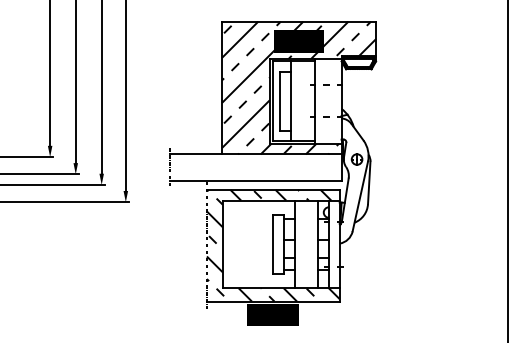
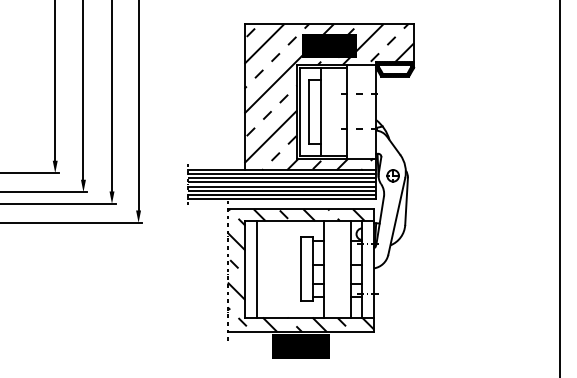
hatch: (255, 167) -> (281, 184), added
line: (233, 244) -> (257, 269), added

